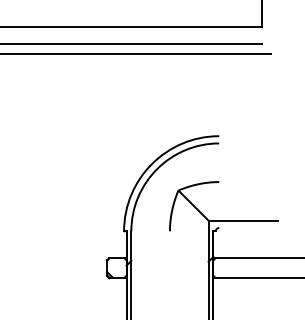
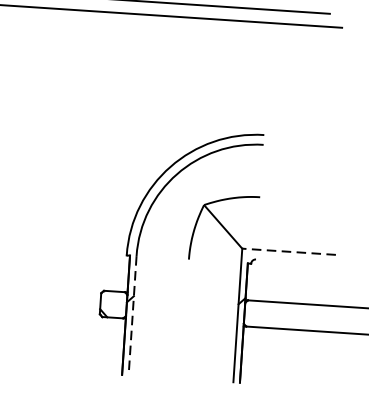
line: (243, 220) -> (289, 251), solid -> dashed
line: (131, 275) -> (132, 316), solid -> dashed

